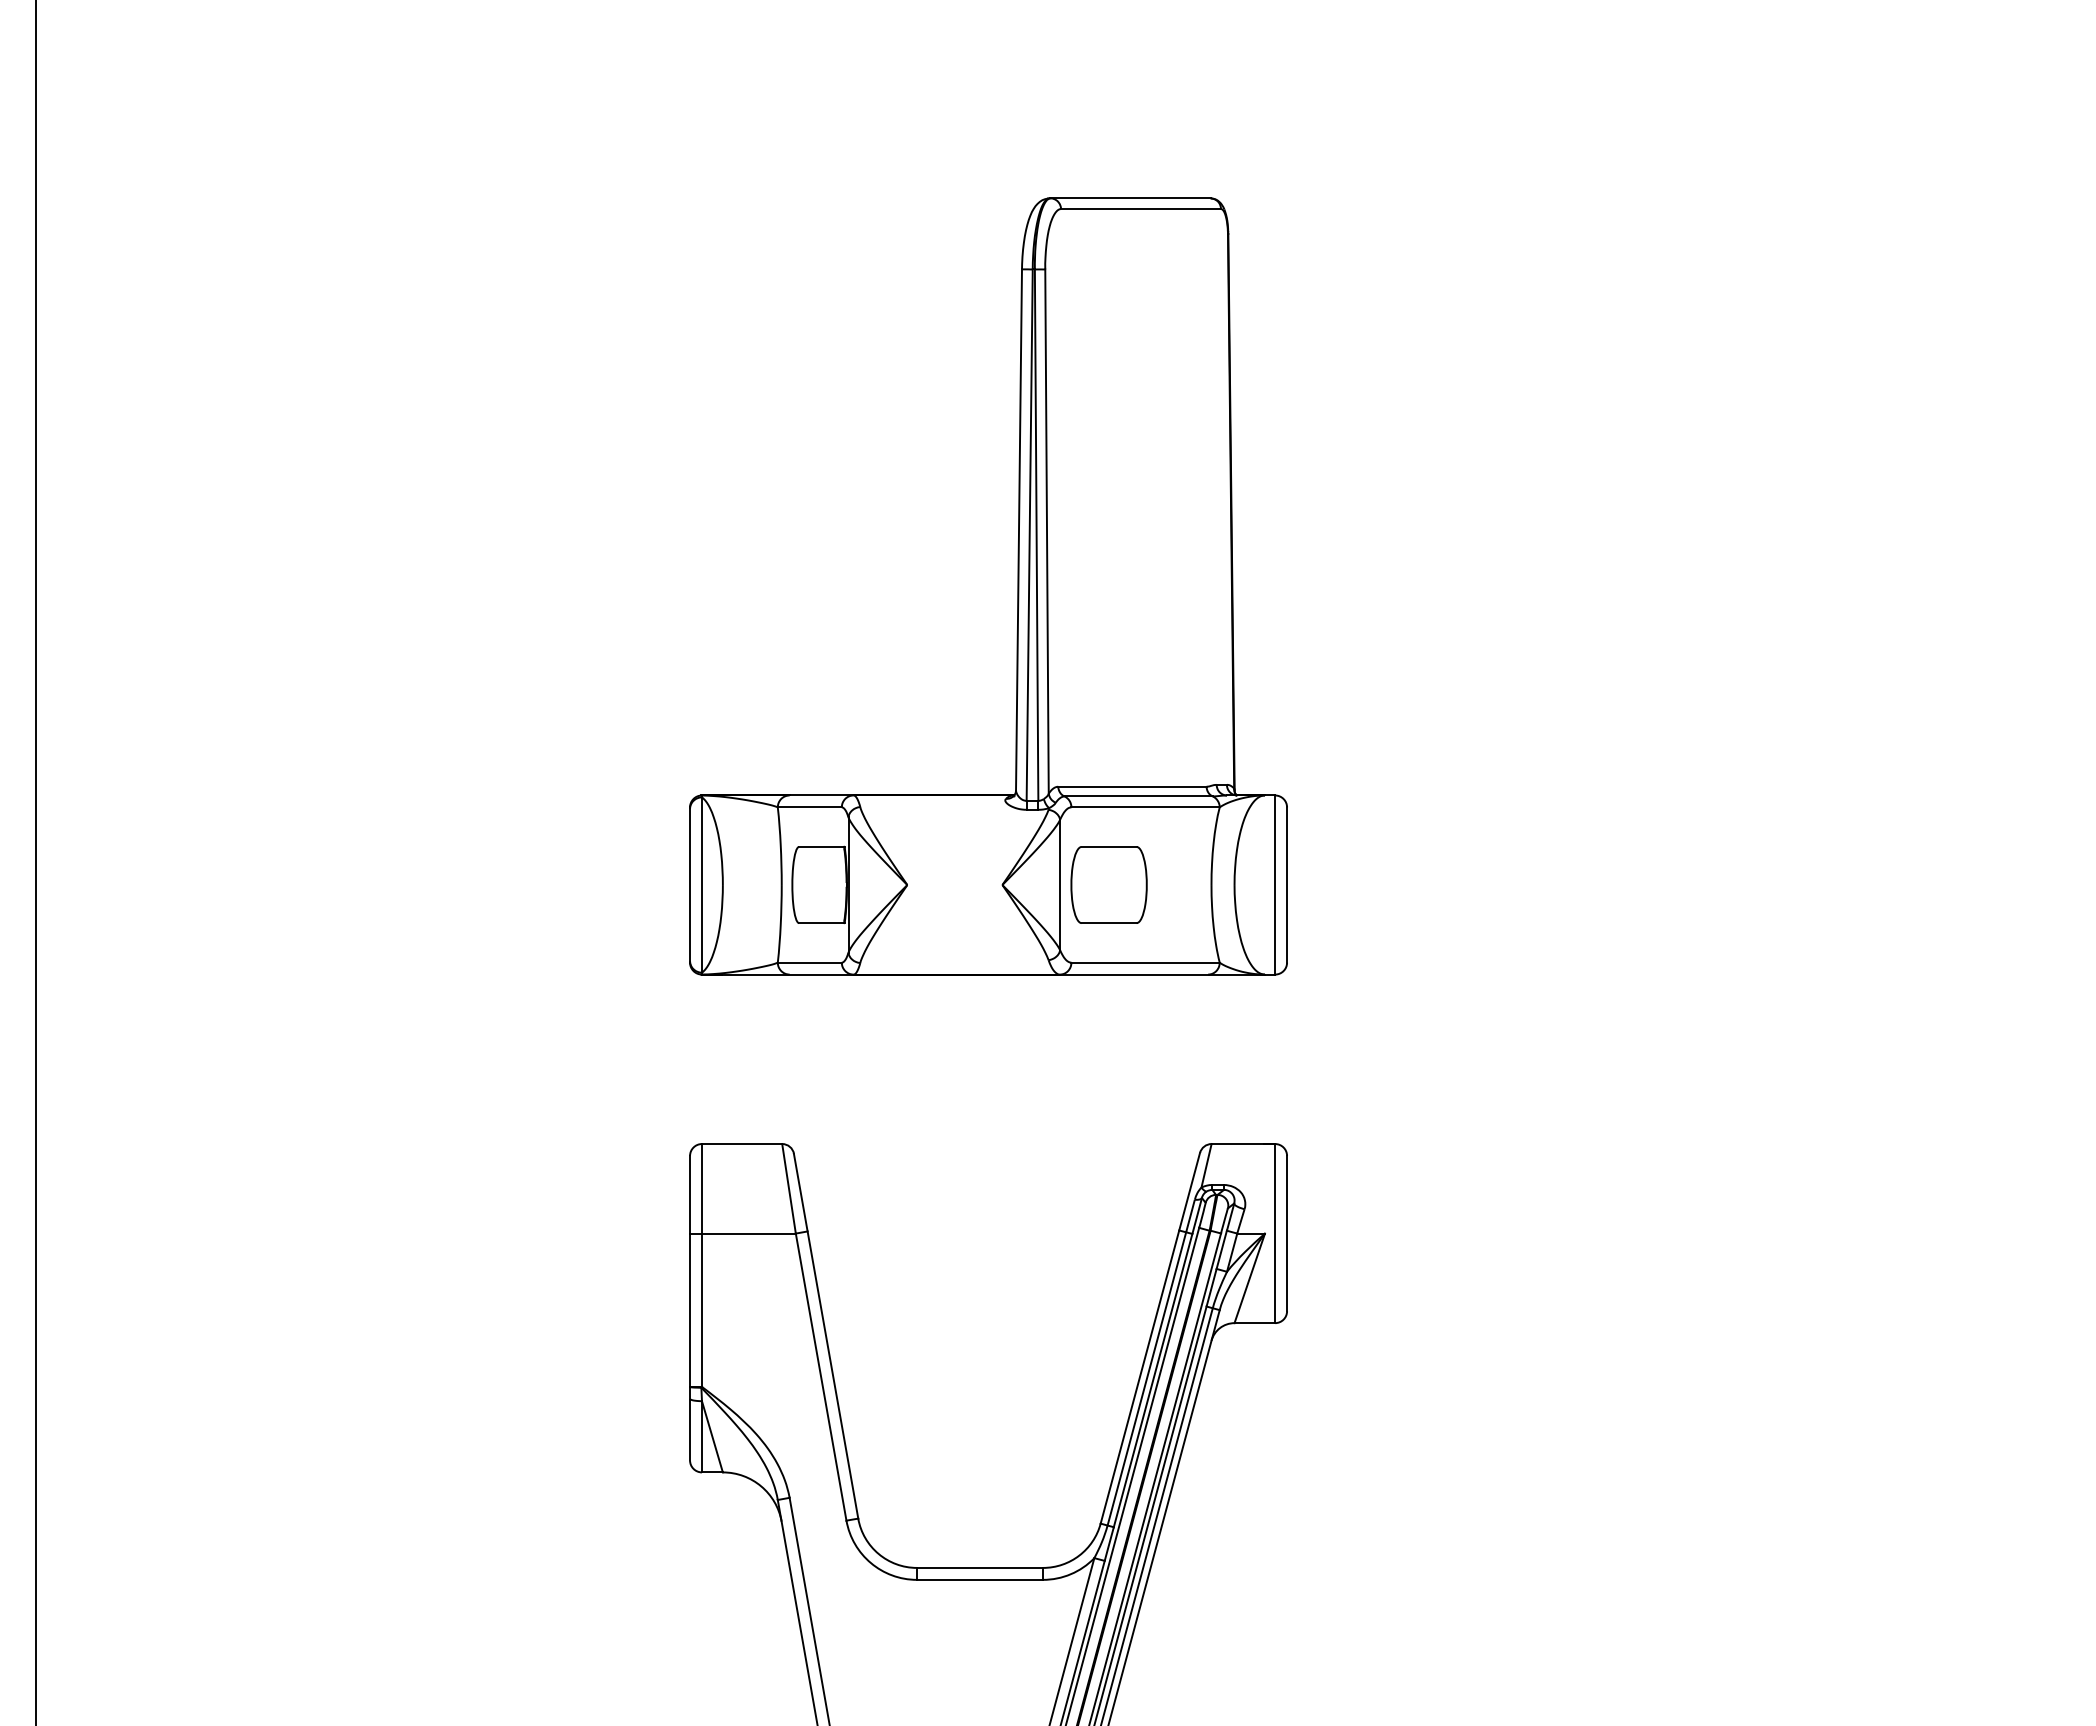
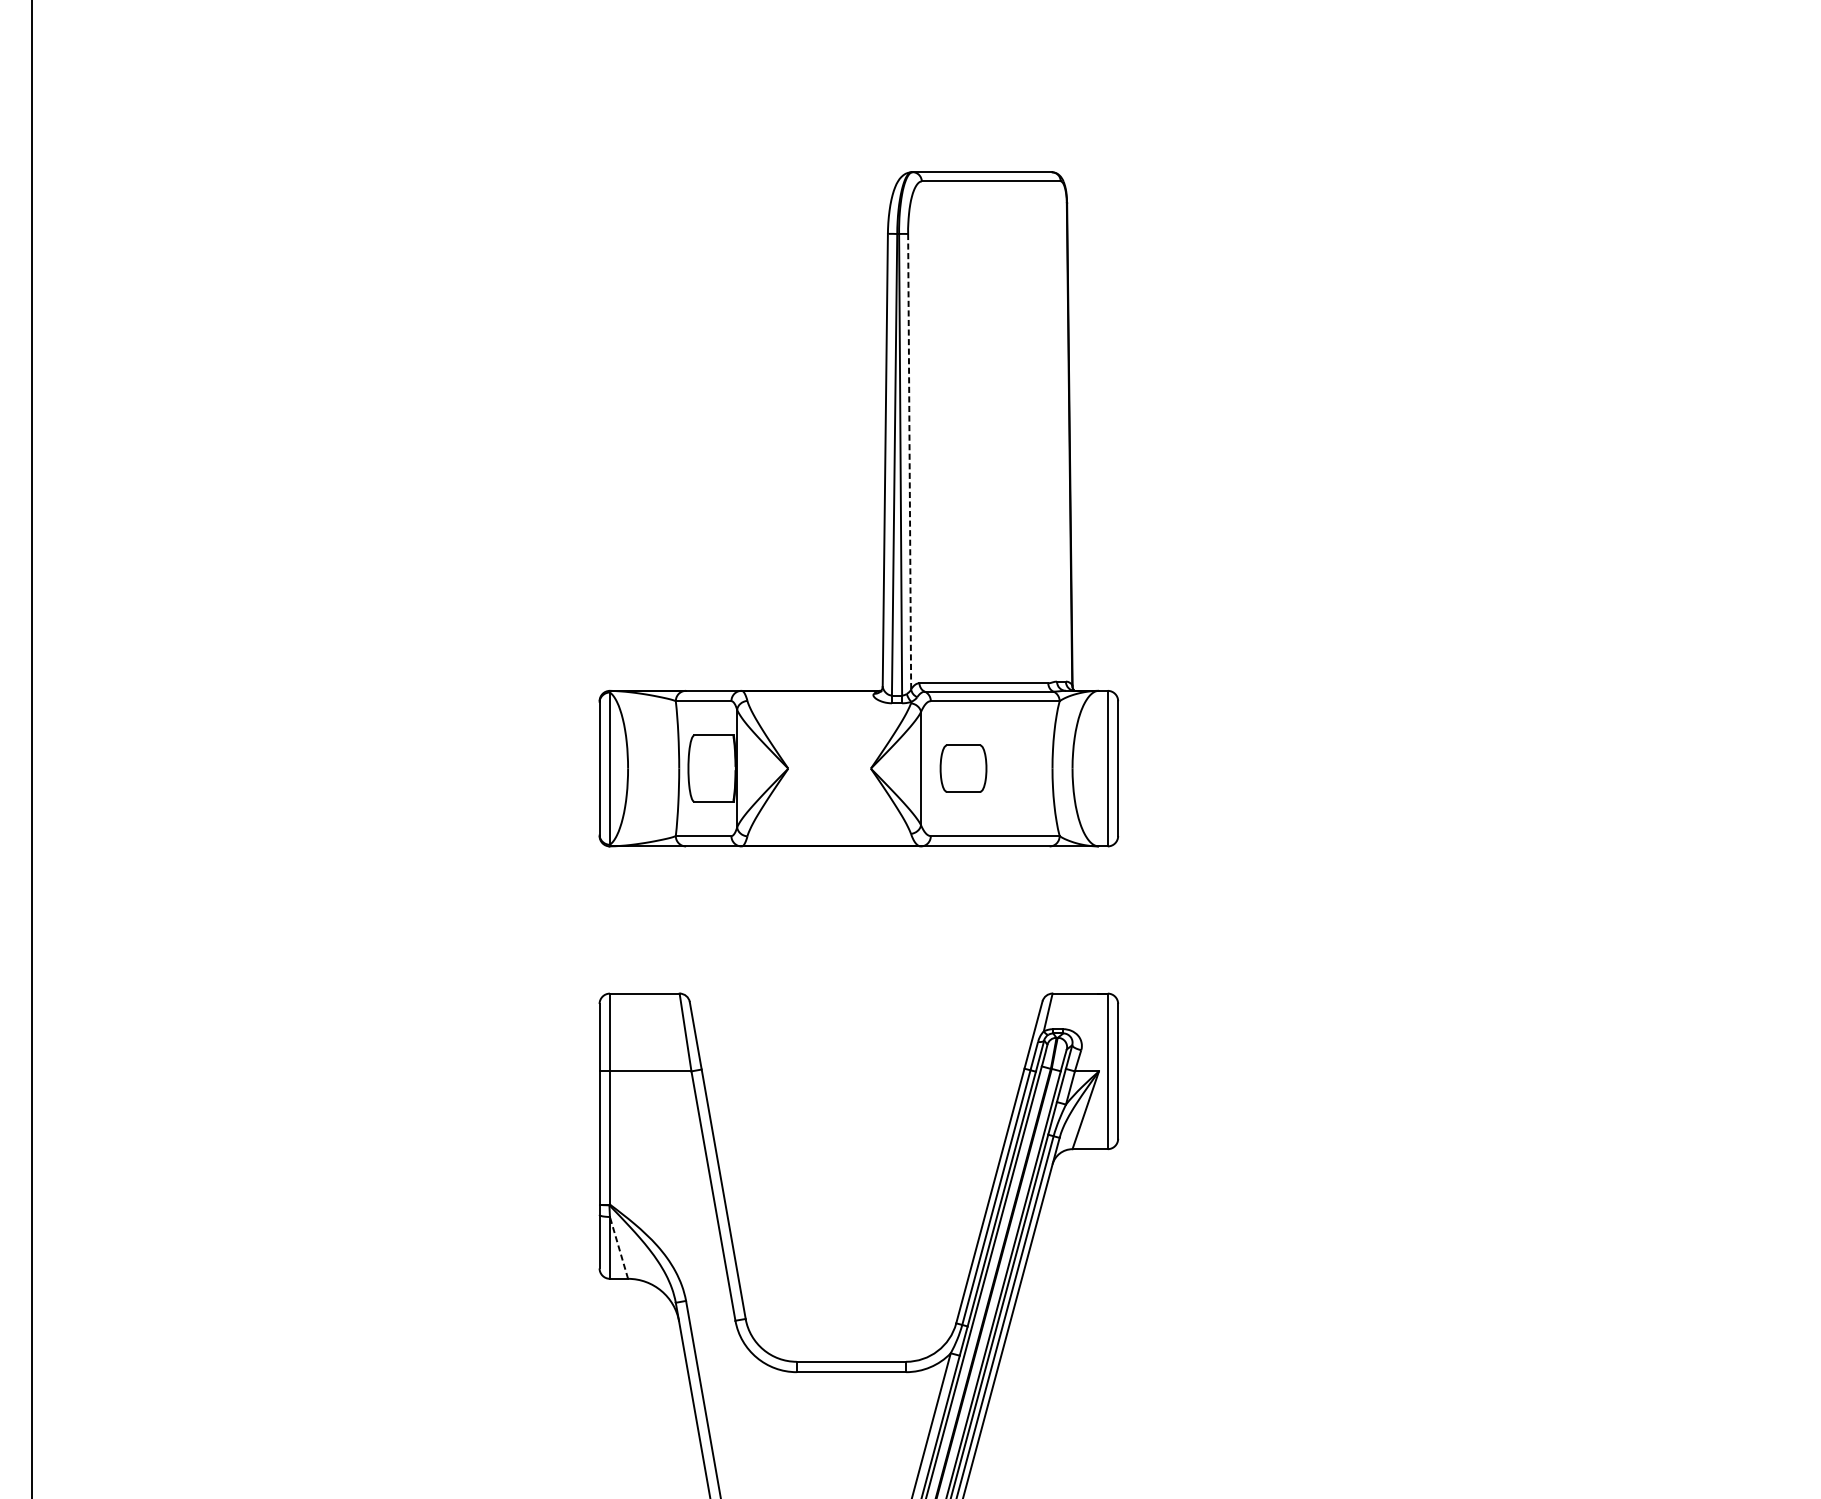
line: (1047, 532) -> (910, 462), solid -> dashed
part: (1108, 884) -> (963, 768), size x0.7
line: (712, 1436) -> (619, 1247), solid -> dashed

